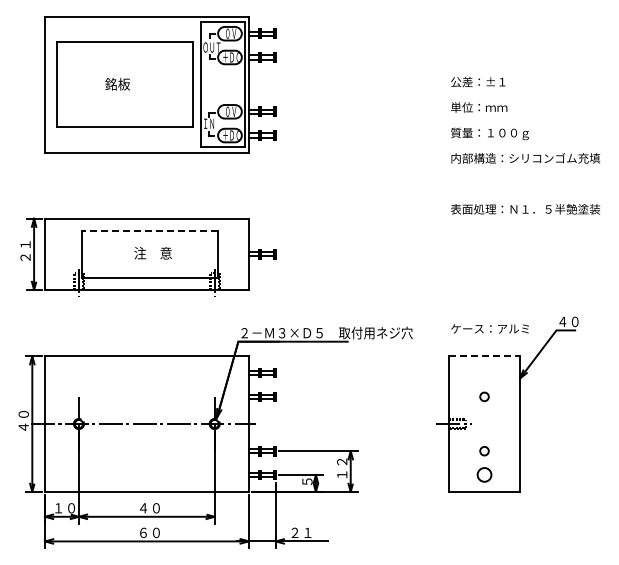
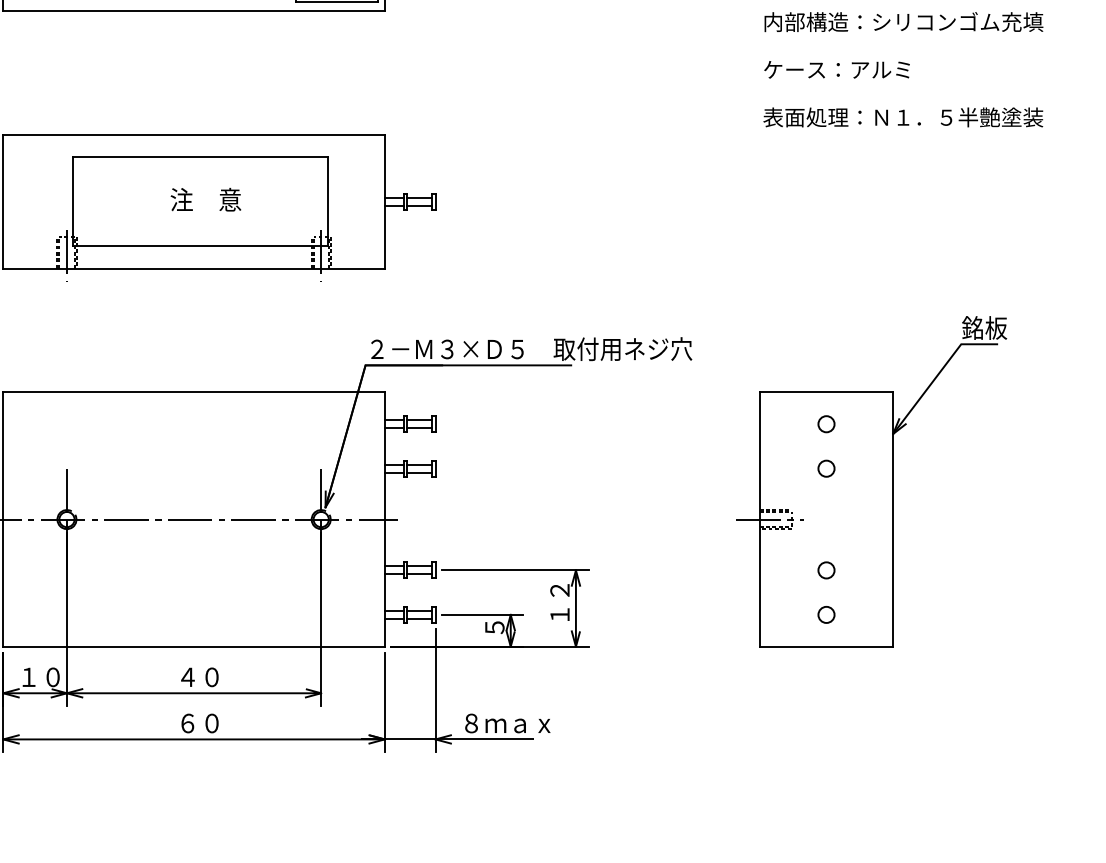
line: (150, 230) -> (200, 157), dashed -> solid
text: (568, 321) -> (983, 327), ４０ -> 銘板
text: (489, 328) -> (835, 69), moved
line: (484, 356) -> (826, 393), dashed -> solid
circle: (484, 372) -> (826, 423), added
circle: (484, 474) -> (826, 614), size x0.62
text: (313, 532) -> (506, 722), ２１ -> ８ｍａｘ

